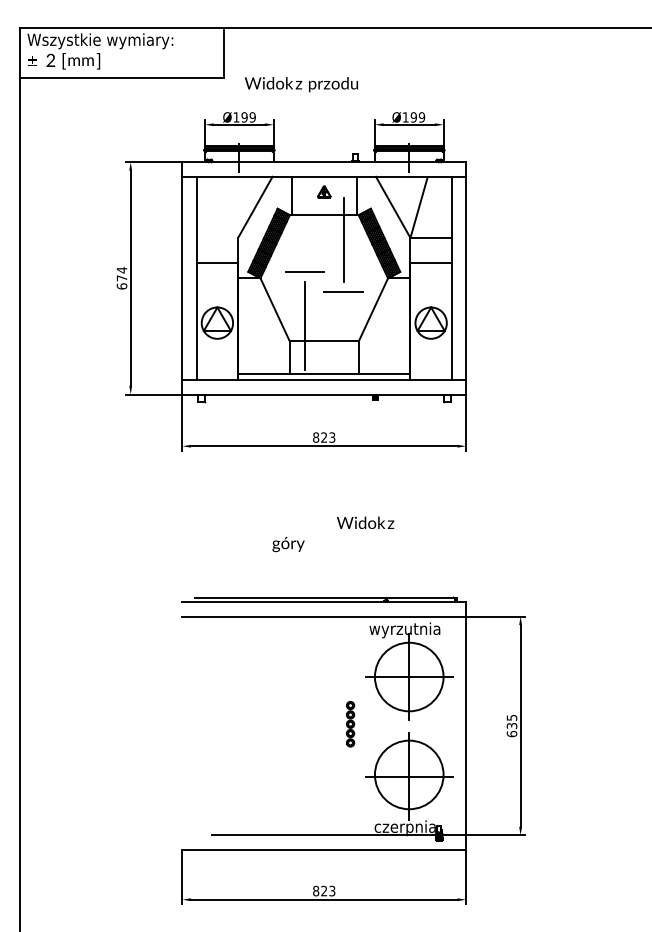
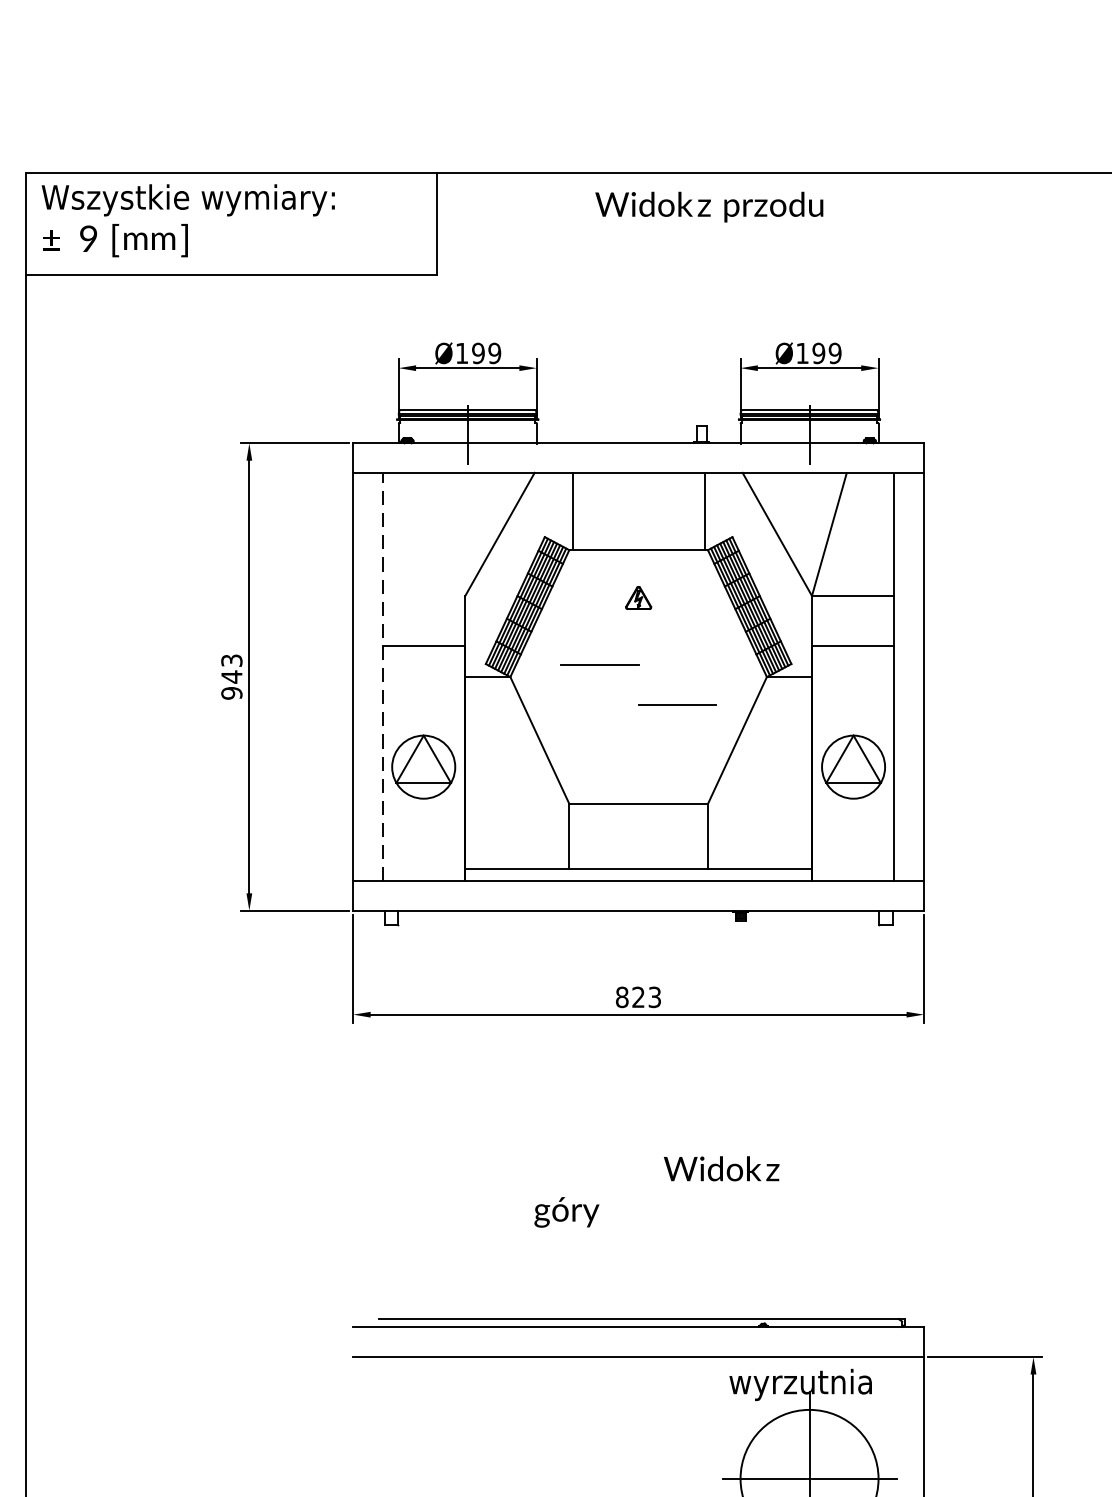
text: (50, 60) -> (88, 238), 2 -> 9
text: (300, 84) -> (707, 206), moved
part: (324, 191) -> (639, 596), moved
line: (343, 240) -> (677, 600), removed
text: (121, 277) -> (230, 675), 674 -> 943
line: (197, 278) -> (383, 677), solid -> dashed
line: (305, 325) -> (600, 771), removed

